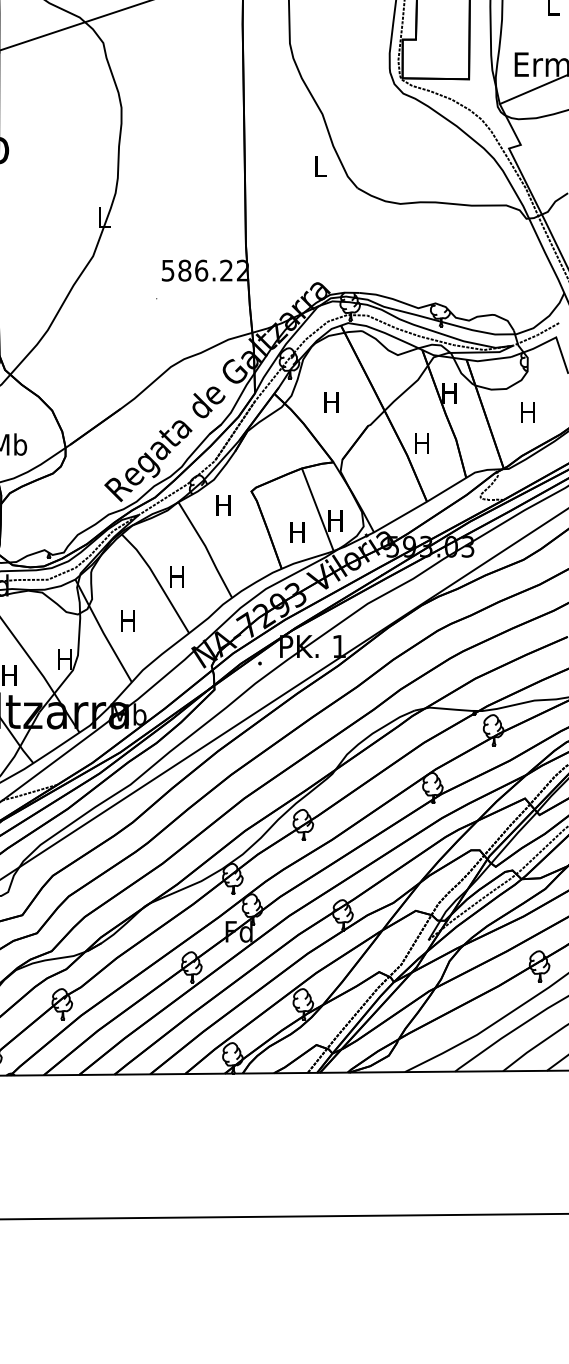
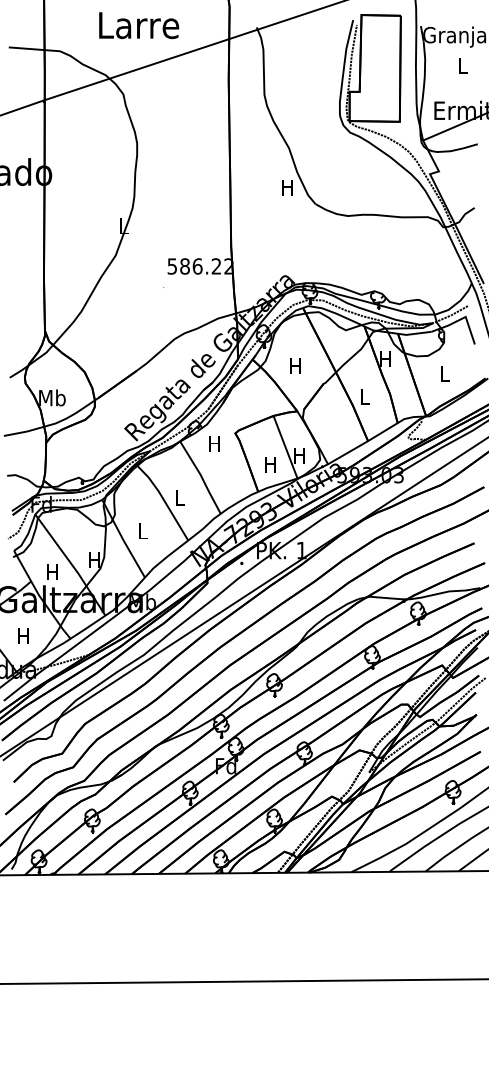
text: (320, 166) -> (287, 187), L -> H
text: (528, 412) -> (444, 373), H -> L
text: (422, 442) -> (364, 396), H -> L
text: (177, 576) -> (179, 497), H -> L
text: (128, 619) -> (142, 530), H -> L

